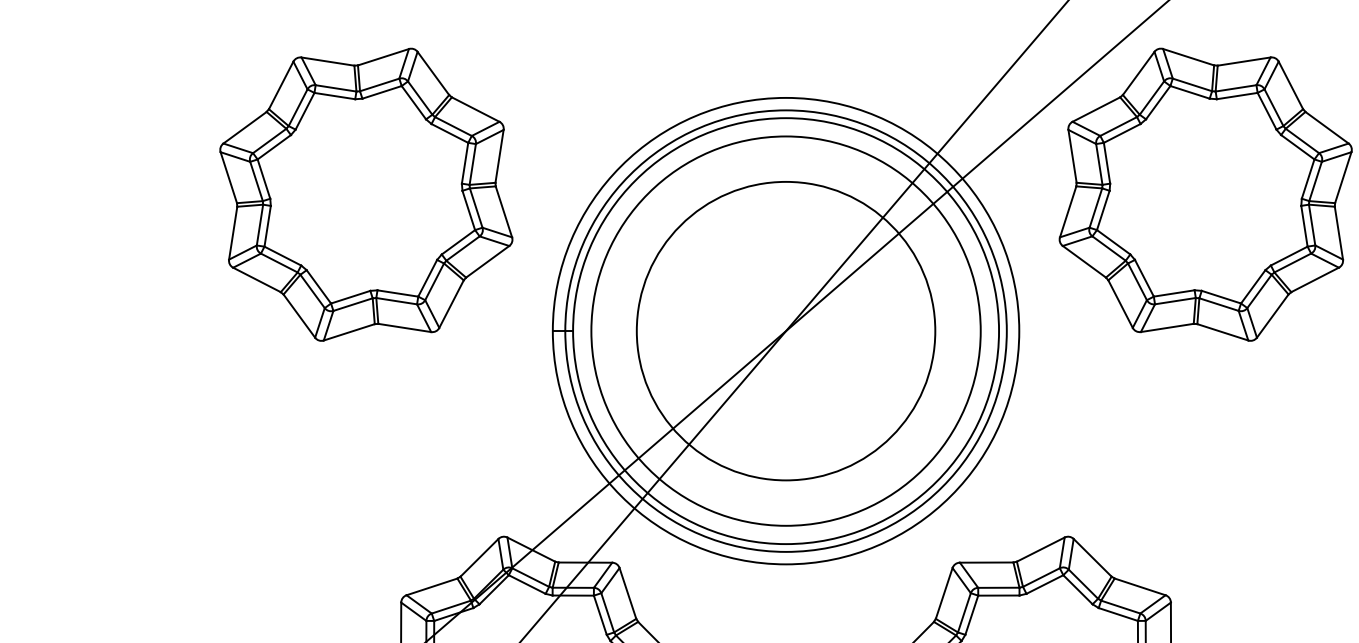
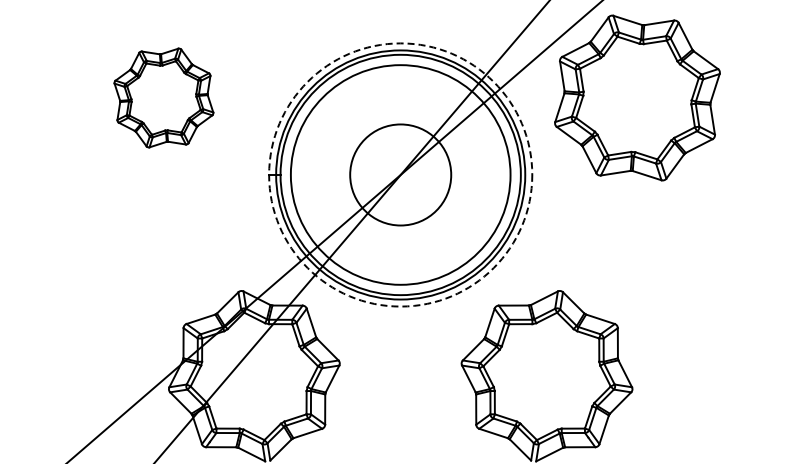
part: (365, 193) -> (163, 97), size x0.6
circle: (785, 330) -> (400, 174), size x0.6
circle: (785, 330) -> (400, 174), solid -> dashed

